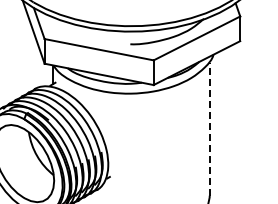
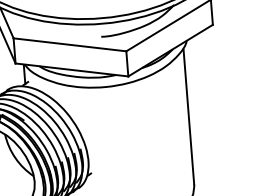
line: (209, 128) -> (188, 116), dashed -> solid

